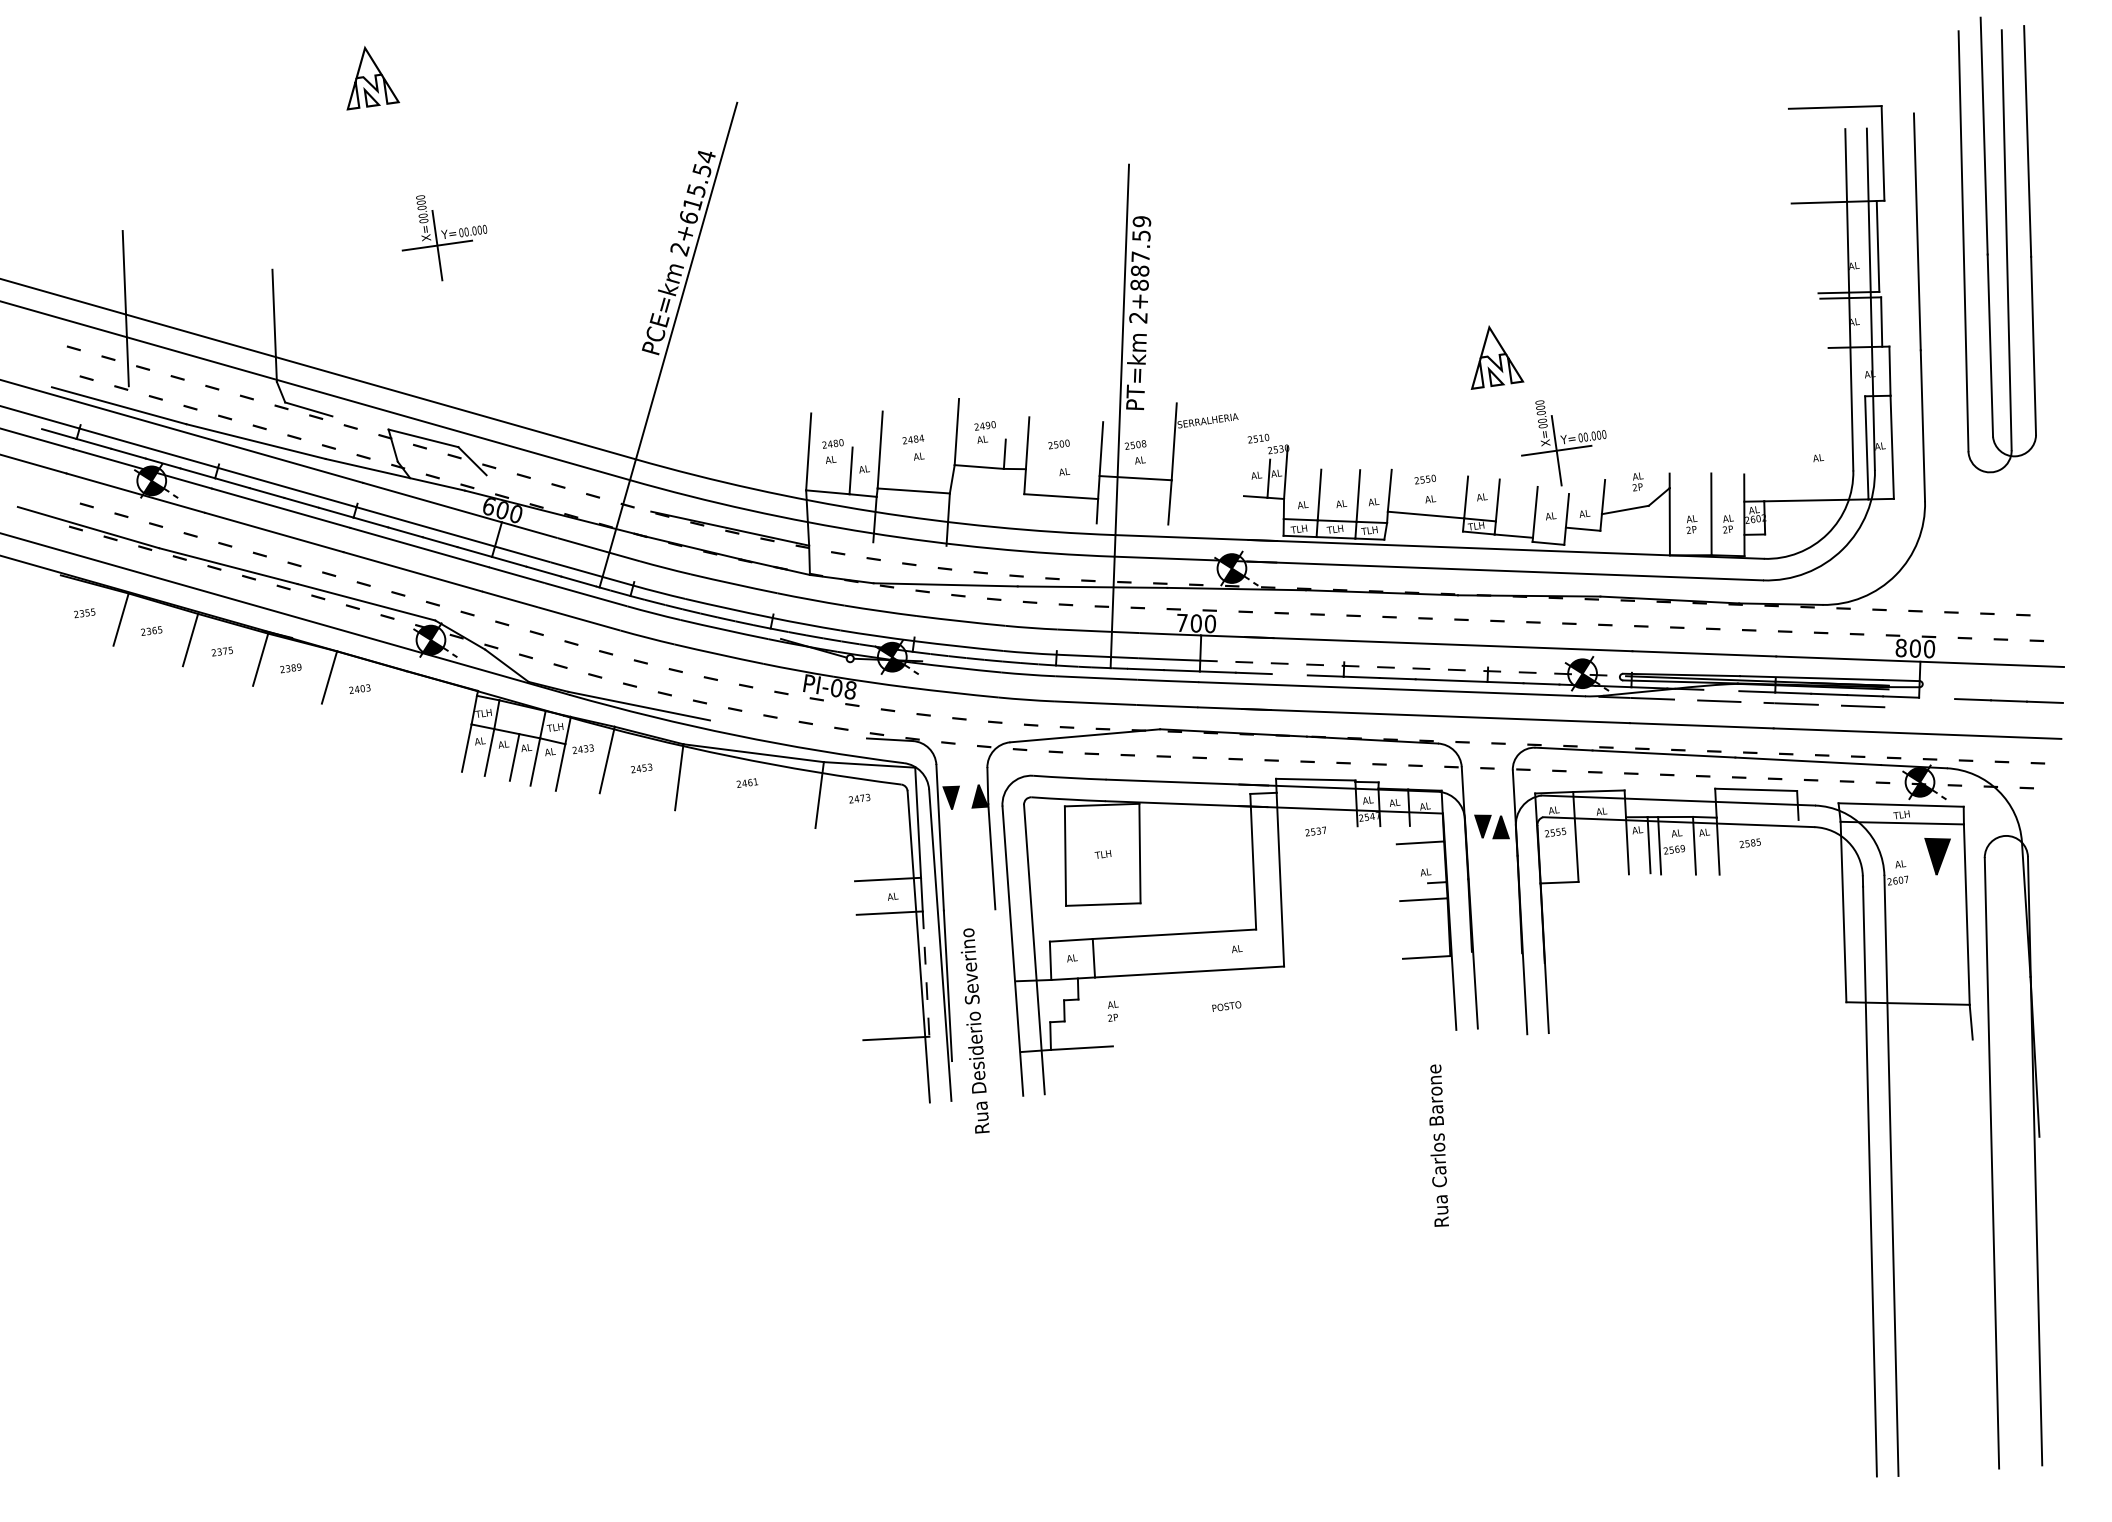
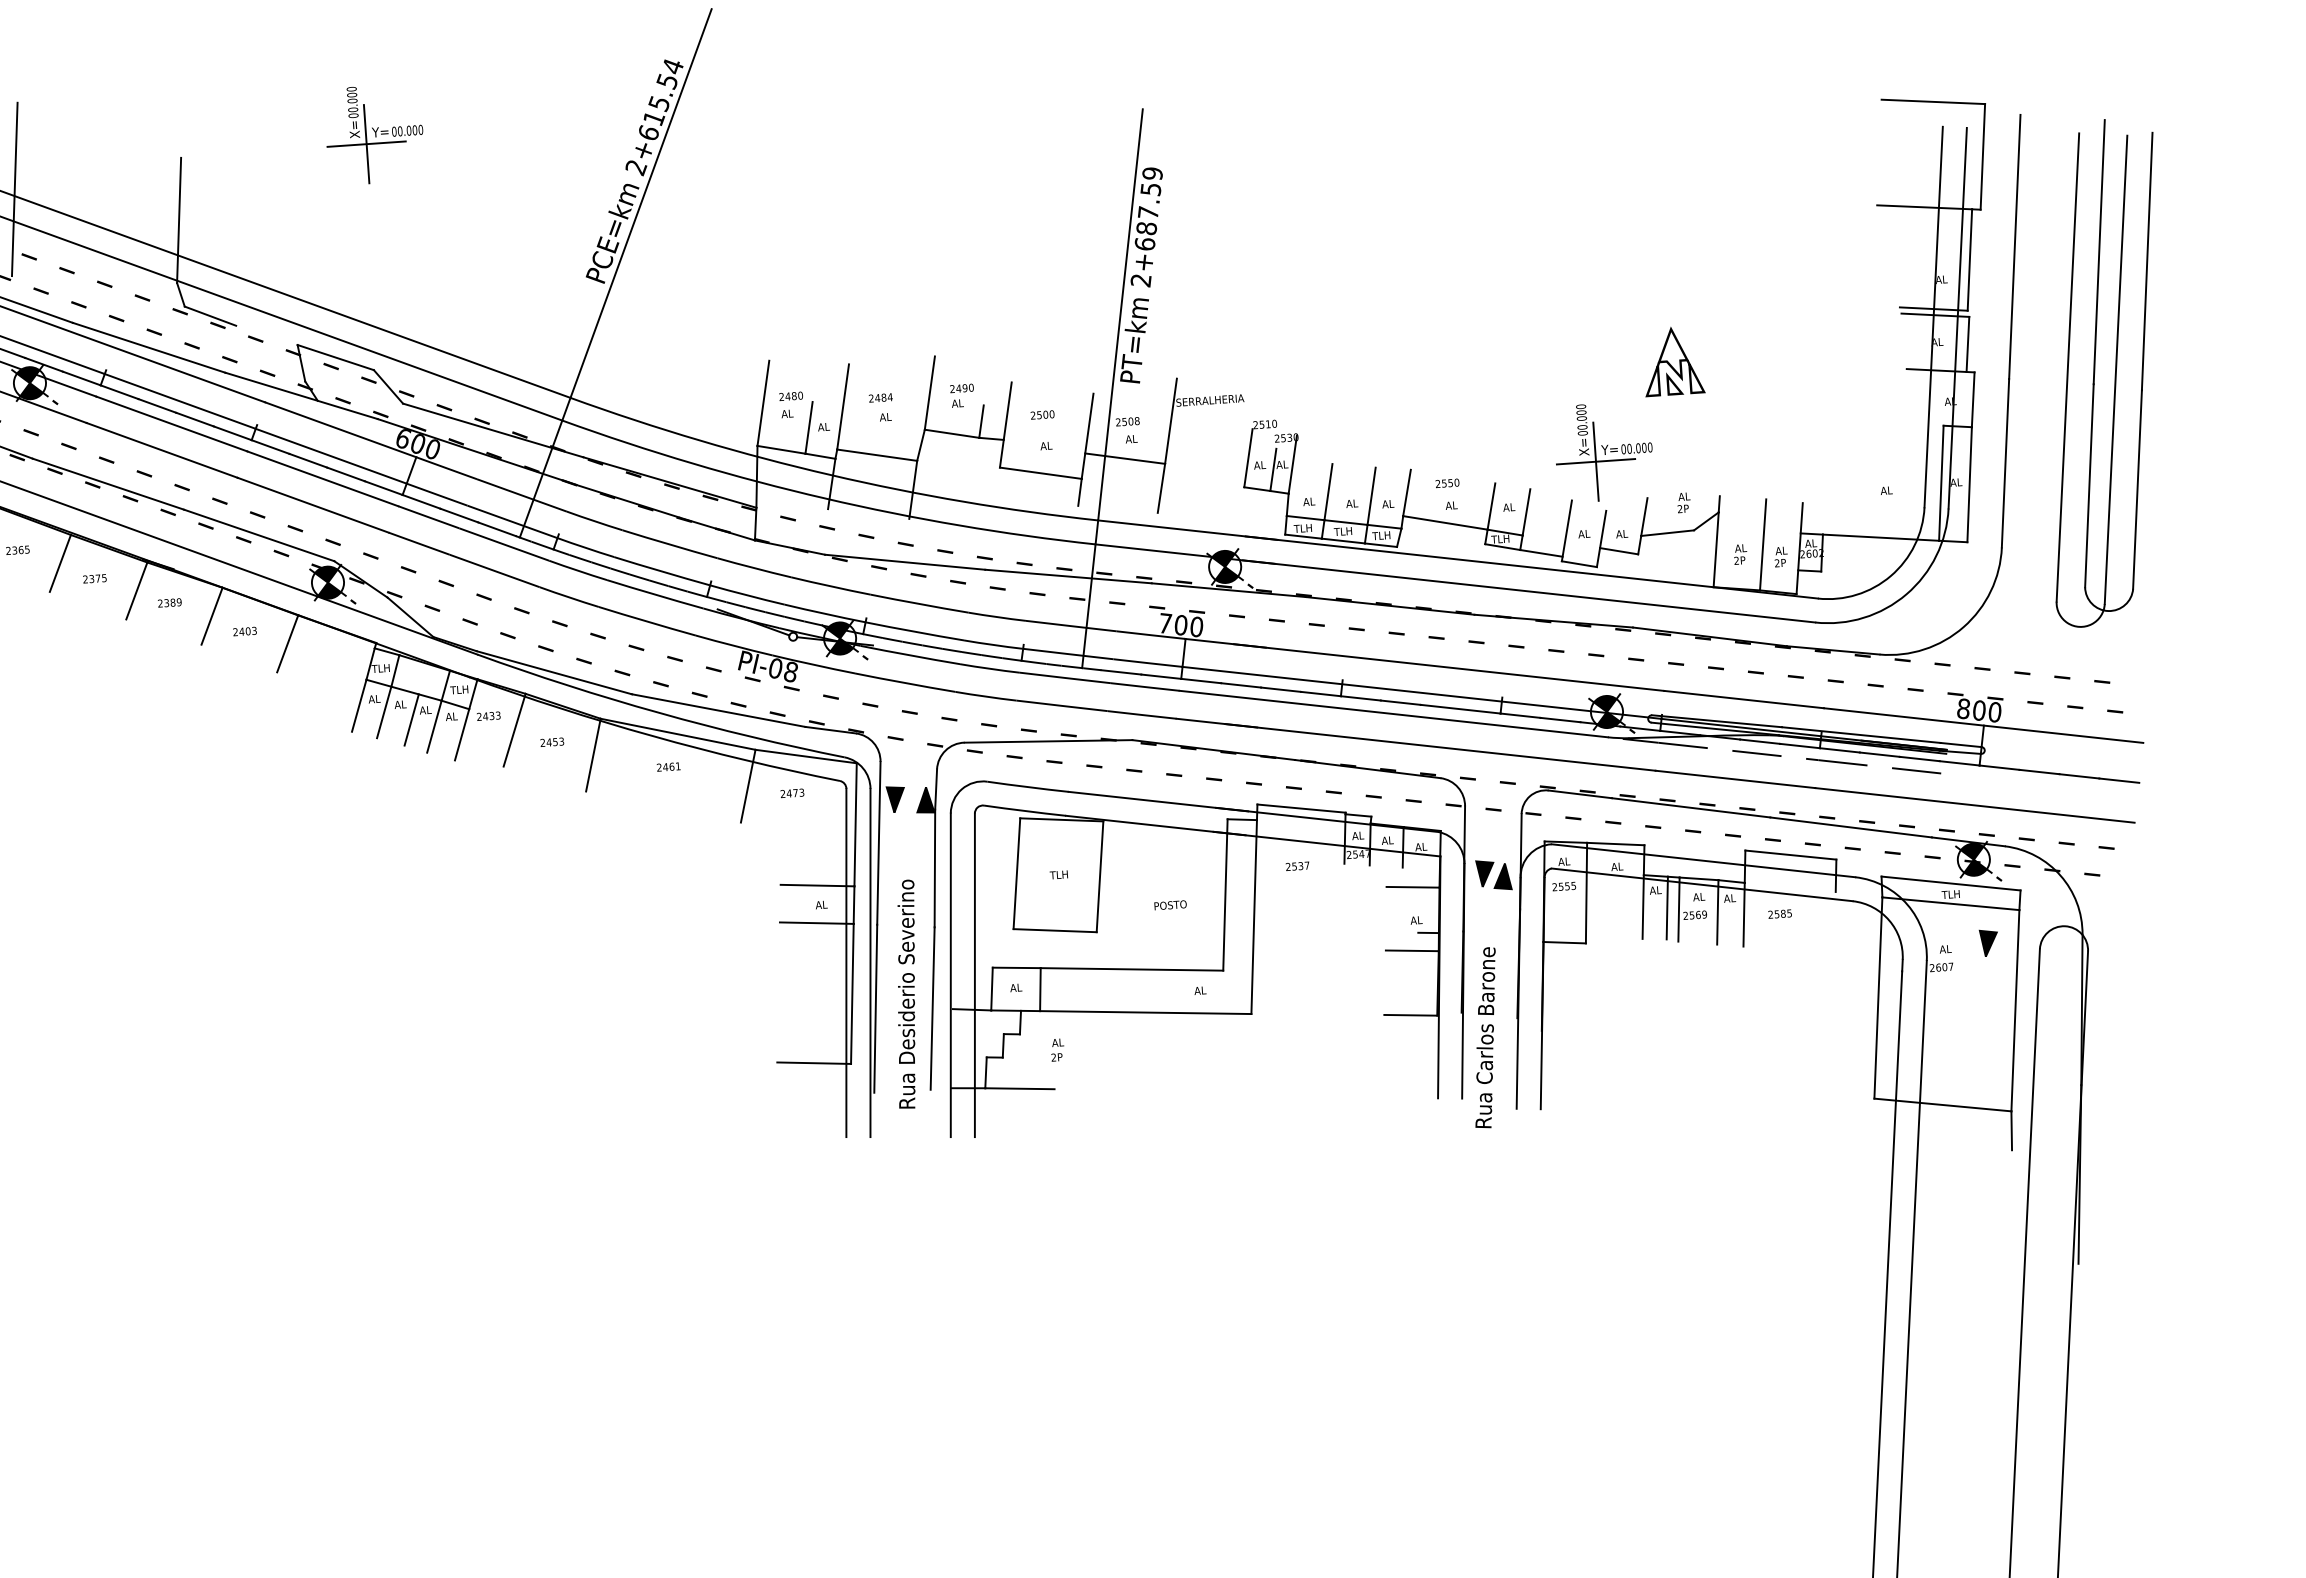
part: (1988, 244) -> (2095, 373), moved
text: (1139, 284) -> (1144, 243), 2+887.59 -> 2+687.59
part: (1497, 357) -> (1677, 363), moved
line: (1245, 469) -> (1248, 457), added
line: (568, 493) -> (492, 430), added
line: (1415, 668) -> (1421, 692), dashed -> solid
line: (1289, 674) -> (1280, 689), added
line: (1721, 690) -> (1760, 741), added
line: (398, 697) -> (287, 643), added
line: (1937, 698) -> (2000, 767), added
line: (787, 729) -> (717, 710), added
part: (1937, 856) -> (1987, 943), size x0.62
line: (926, 974) -> (852, 994), dashed -> solid
line: (998, 981) -> (932, 1007), added
text: (1226, 1006) -> (1170, 905), moved
text: (974, 1030) -> (906, 993), moved
text: (1438, 1145) -> (1486, 1037), moved

